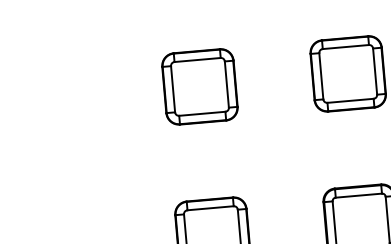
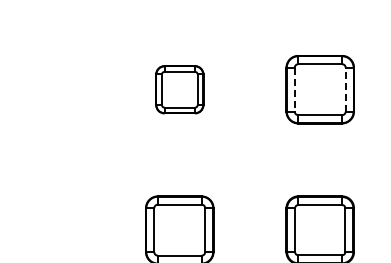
line: (374, 71) -> (345, 89), solid -> dashed
line: (321, 76) -> (294, 89), solid -> dashed
part: (199, 86) -> (179, 89), size x0.7

